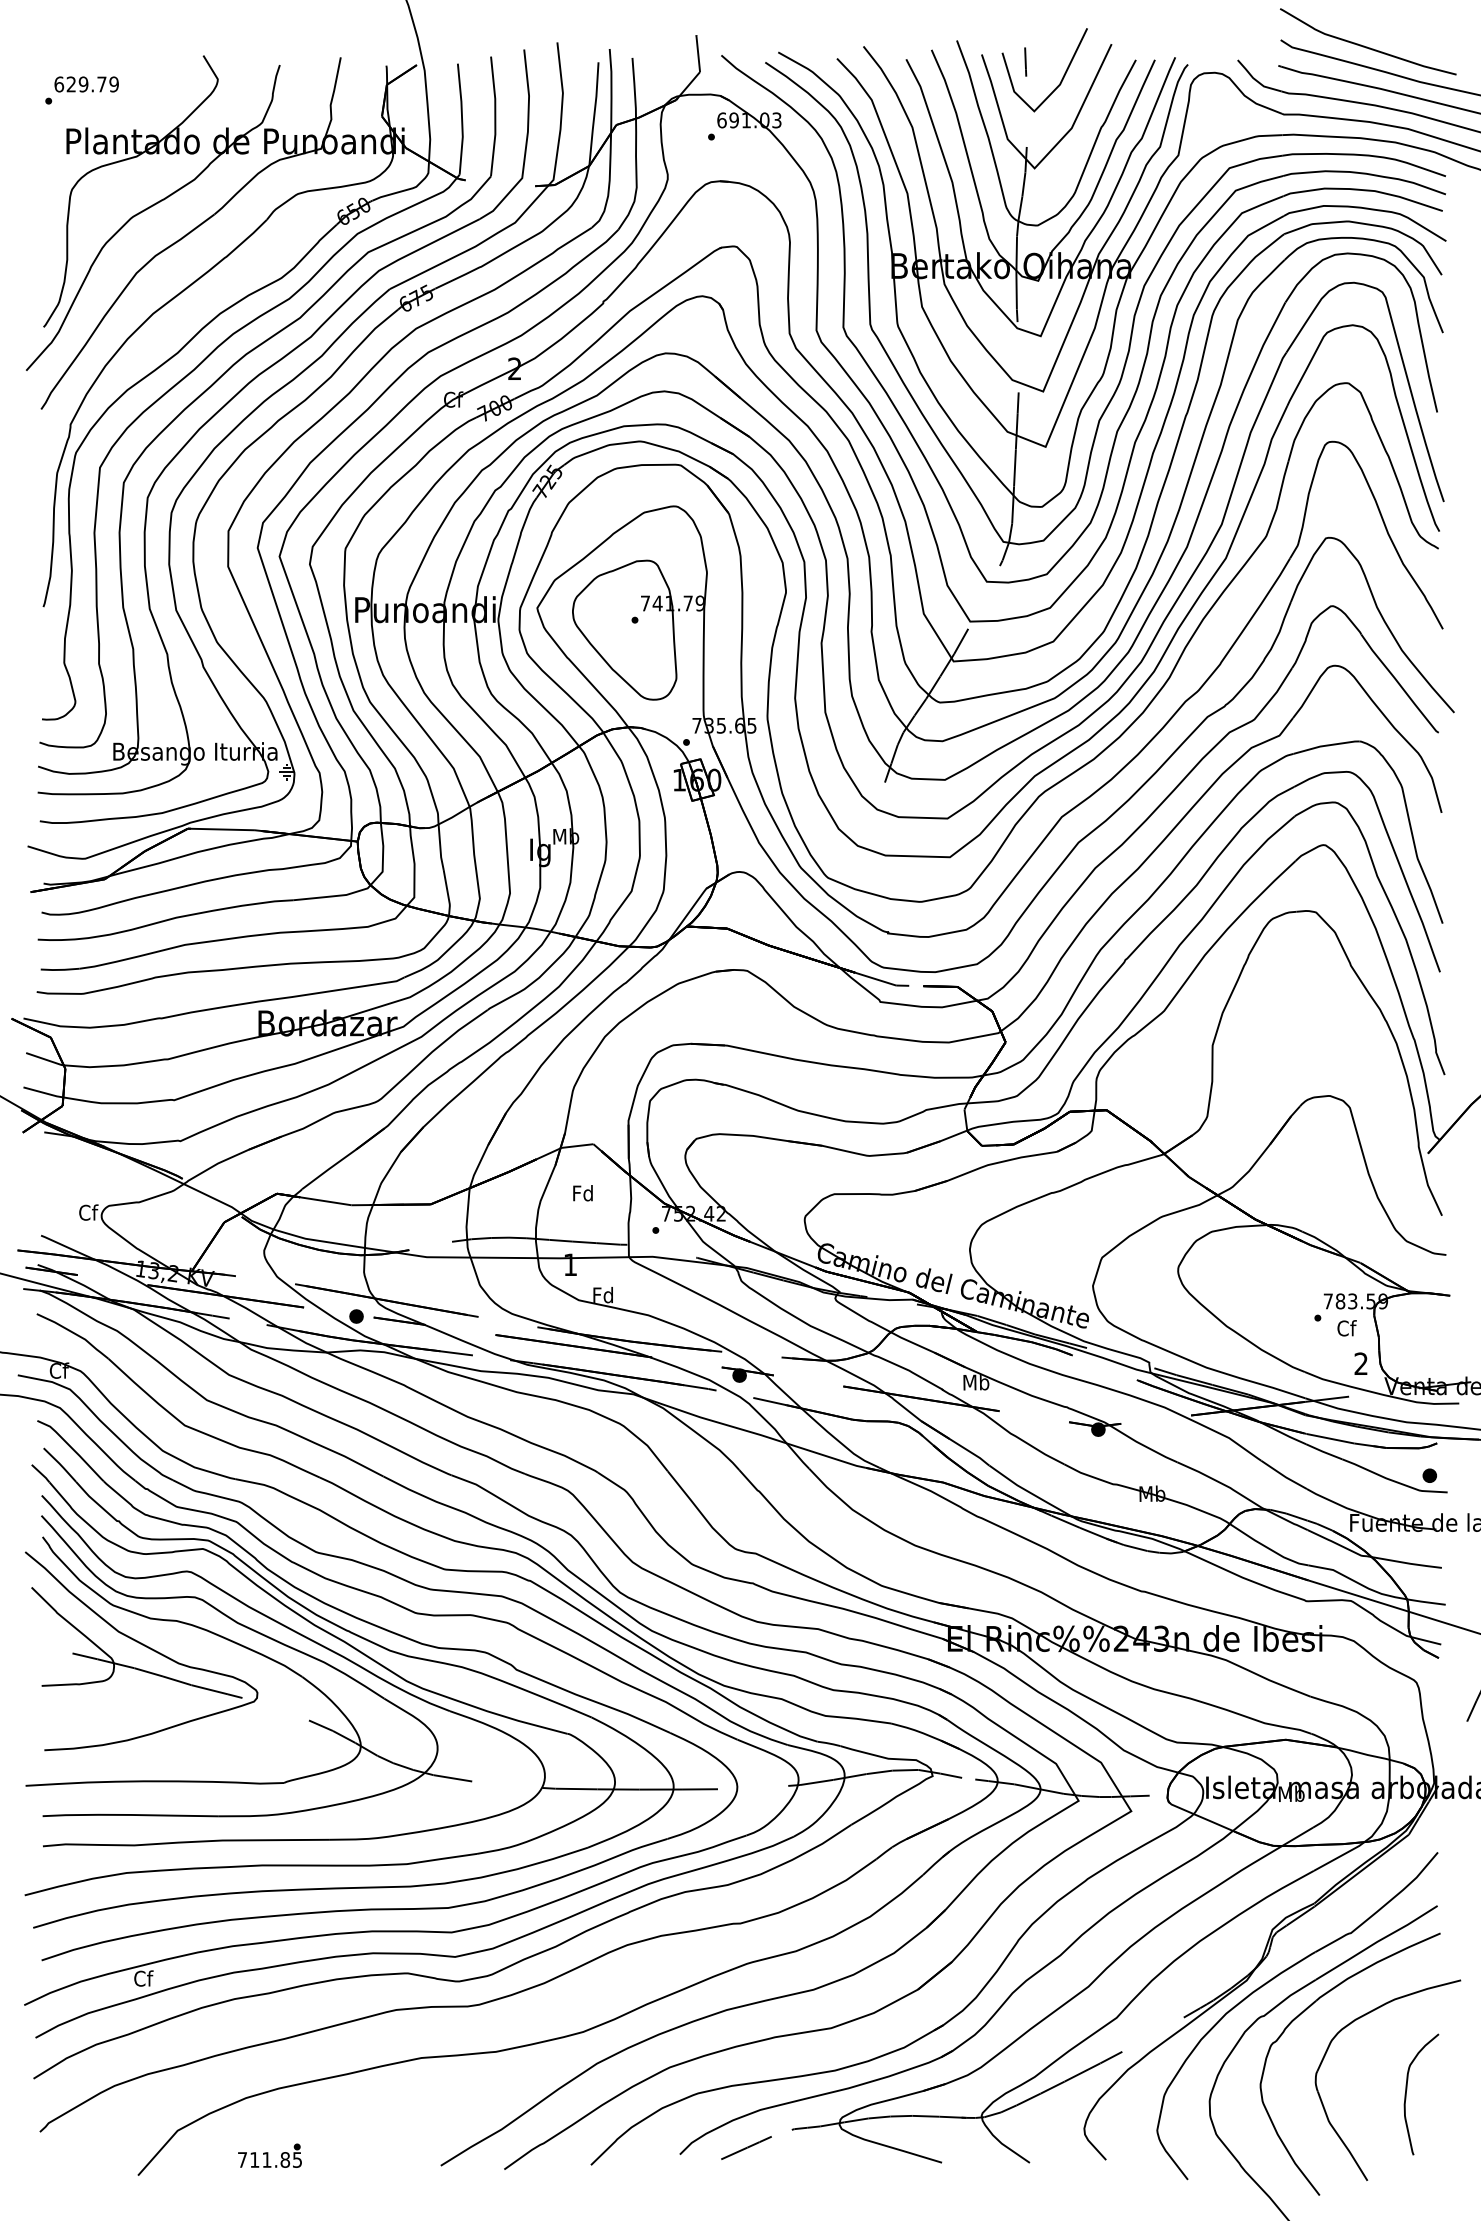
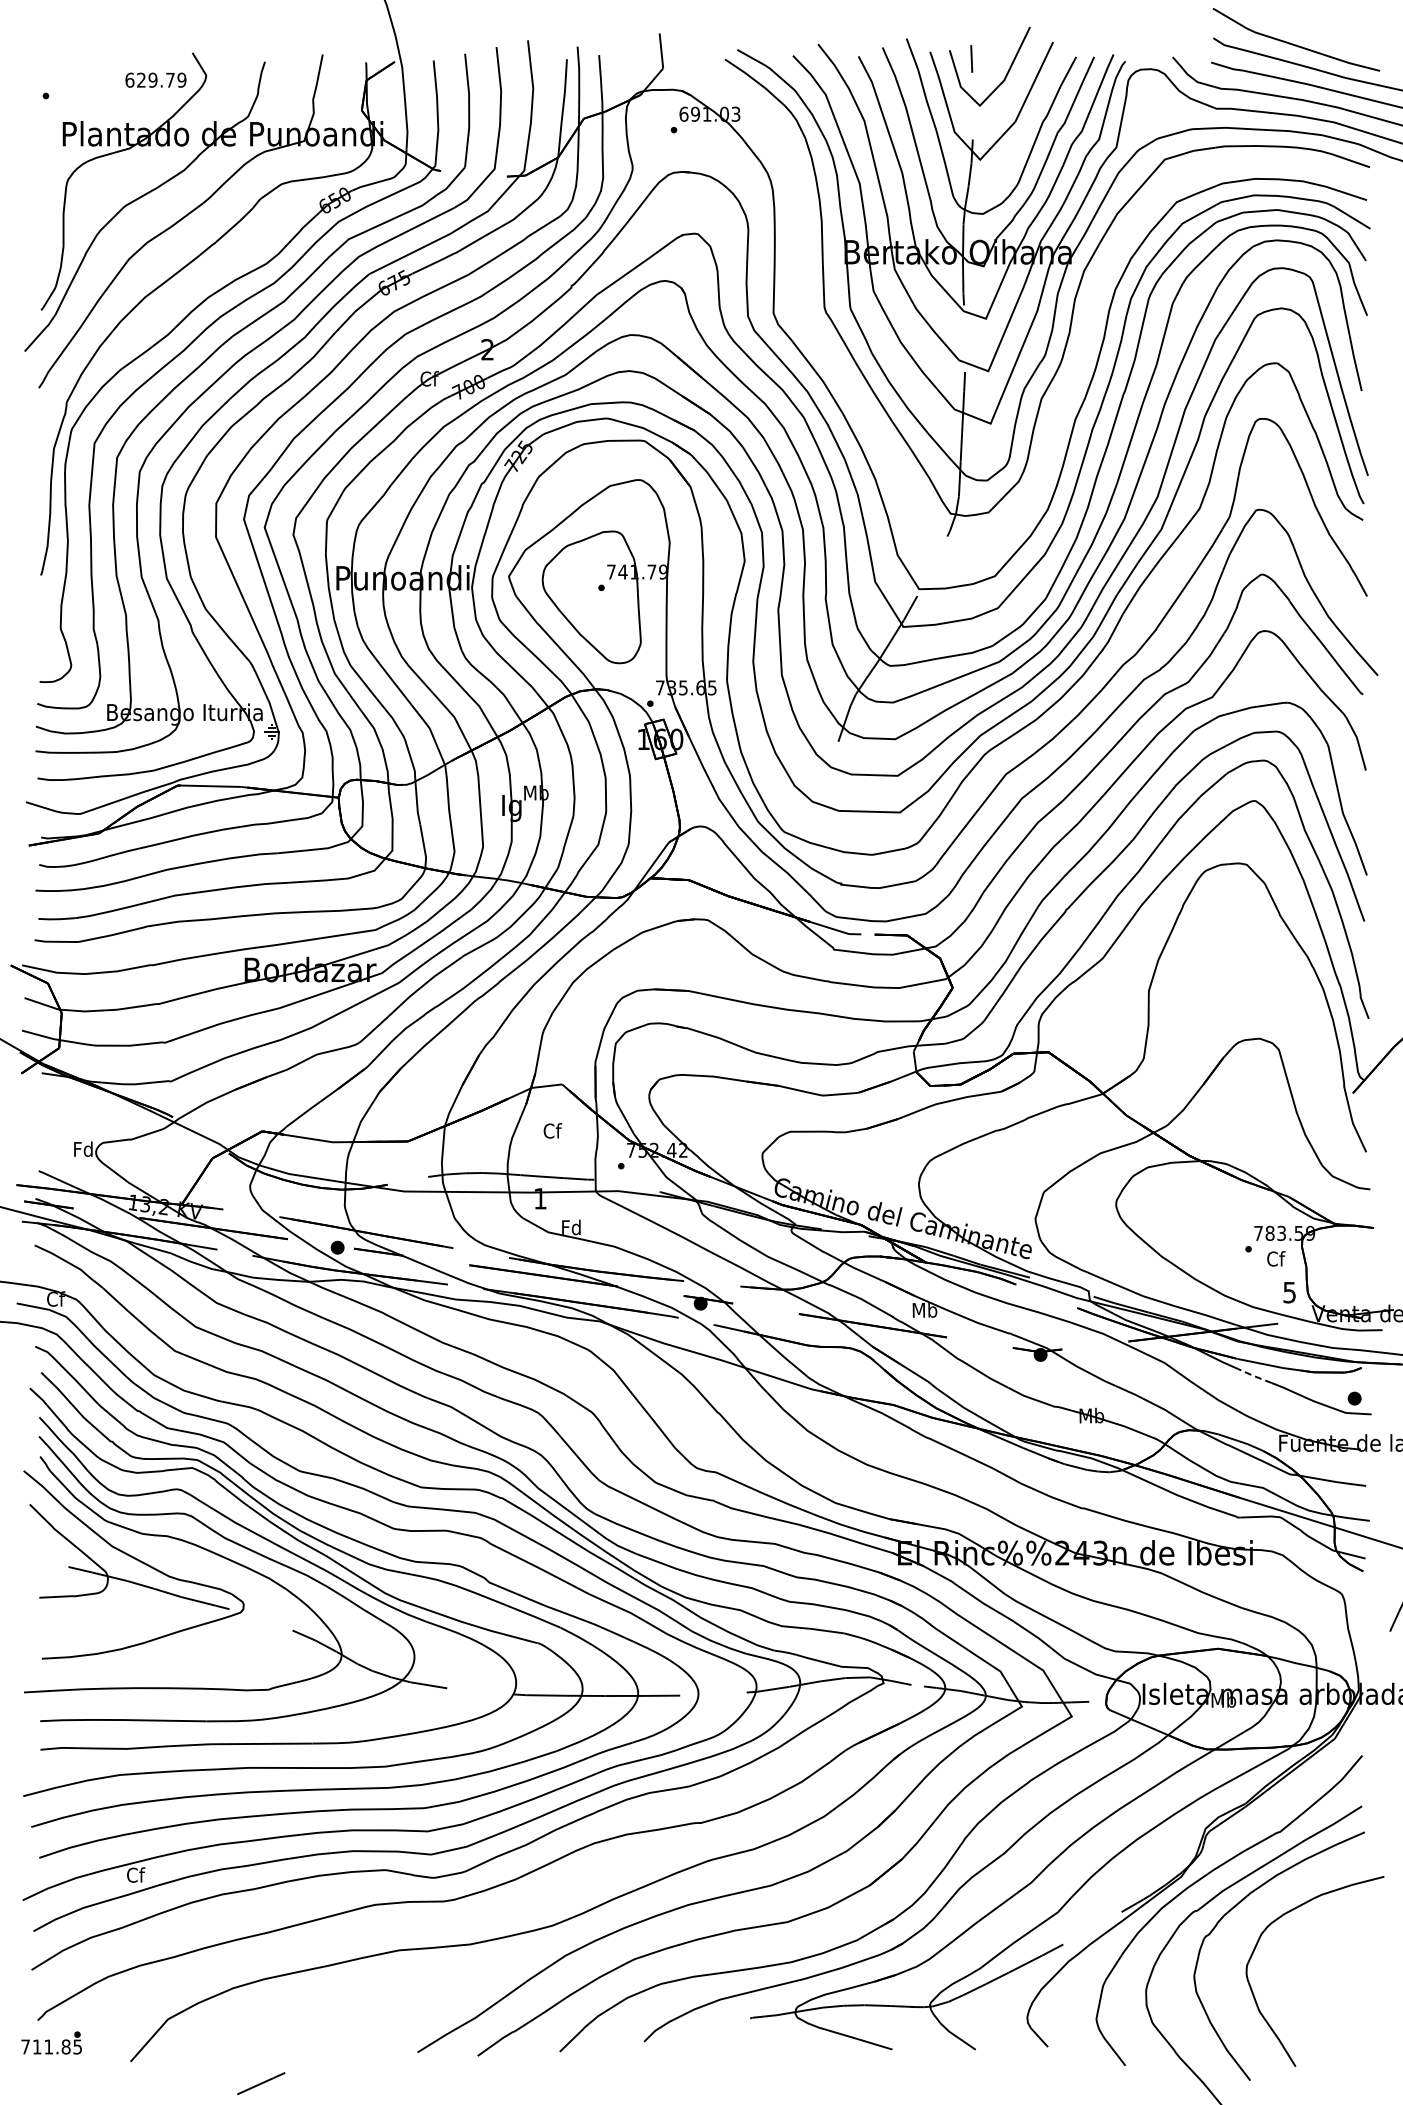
text: (86, 83) -> (155, 79), moved
part: (1149, 329) -> (1089, 312), removed
text: (583, 1192) -> (552, 1130), Fd -> Cf
text: (88, 1211) -> (83, 1148), Cf -> Fd
text: (1361, 1363) -> (1289, 1292), 2 -> 5
line: (1323, 1452) -> (1253, 1376), solid -> dashed
curve: (1407, 2090) -> (1333, 1981), removed
line: (746, 2147) -> (261, 2083), moved
text: (269, 2155) -> (51, 2042), moved

